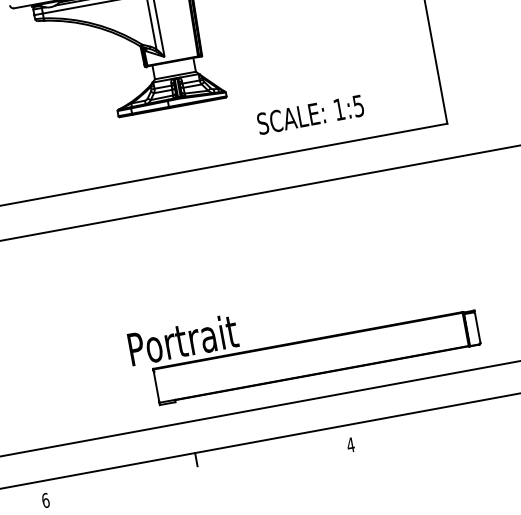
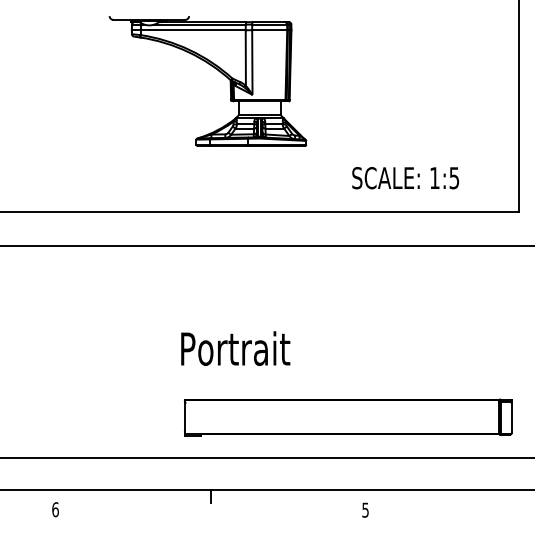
text: (310, 115) -> (405, 178), moved
text: (182, 339) -> (235, 348), moved
text: (350, 444) -> (365, 509), 4 -> 5

